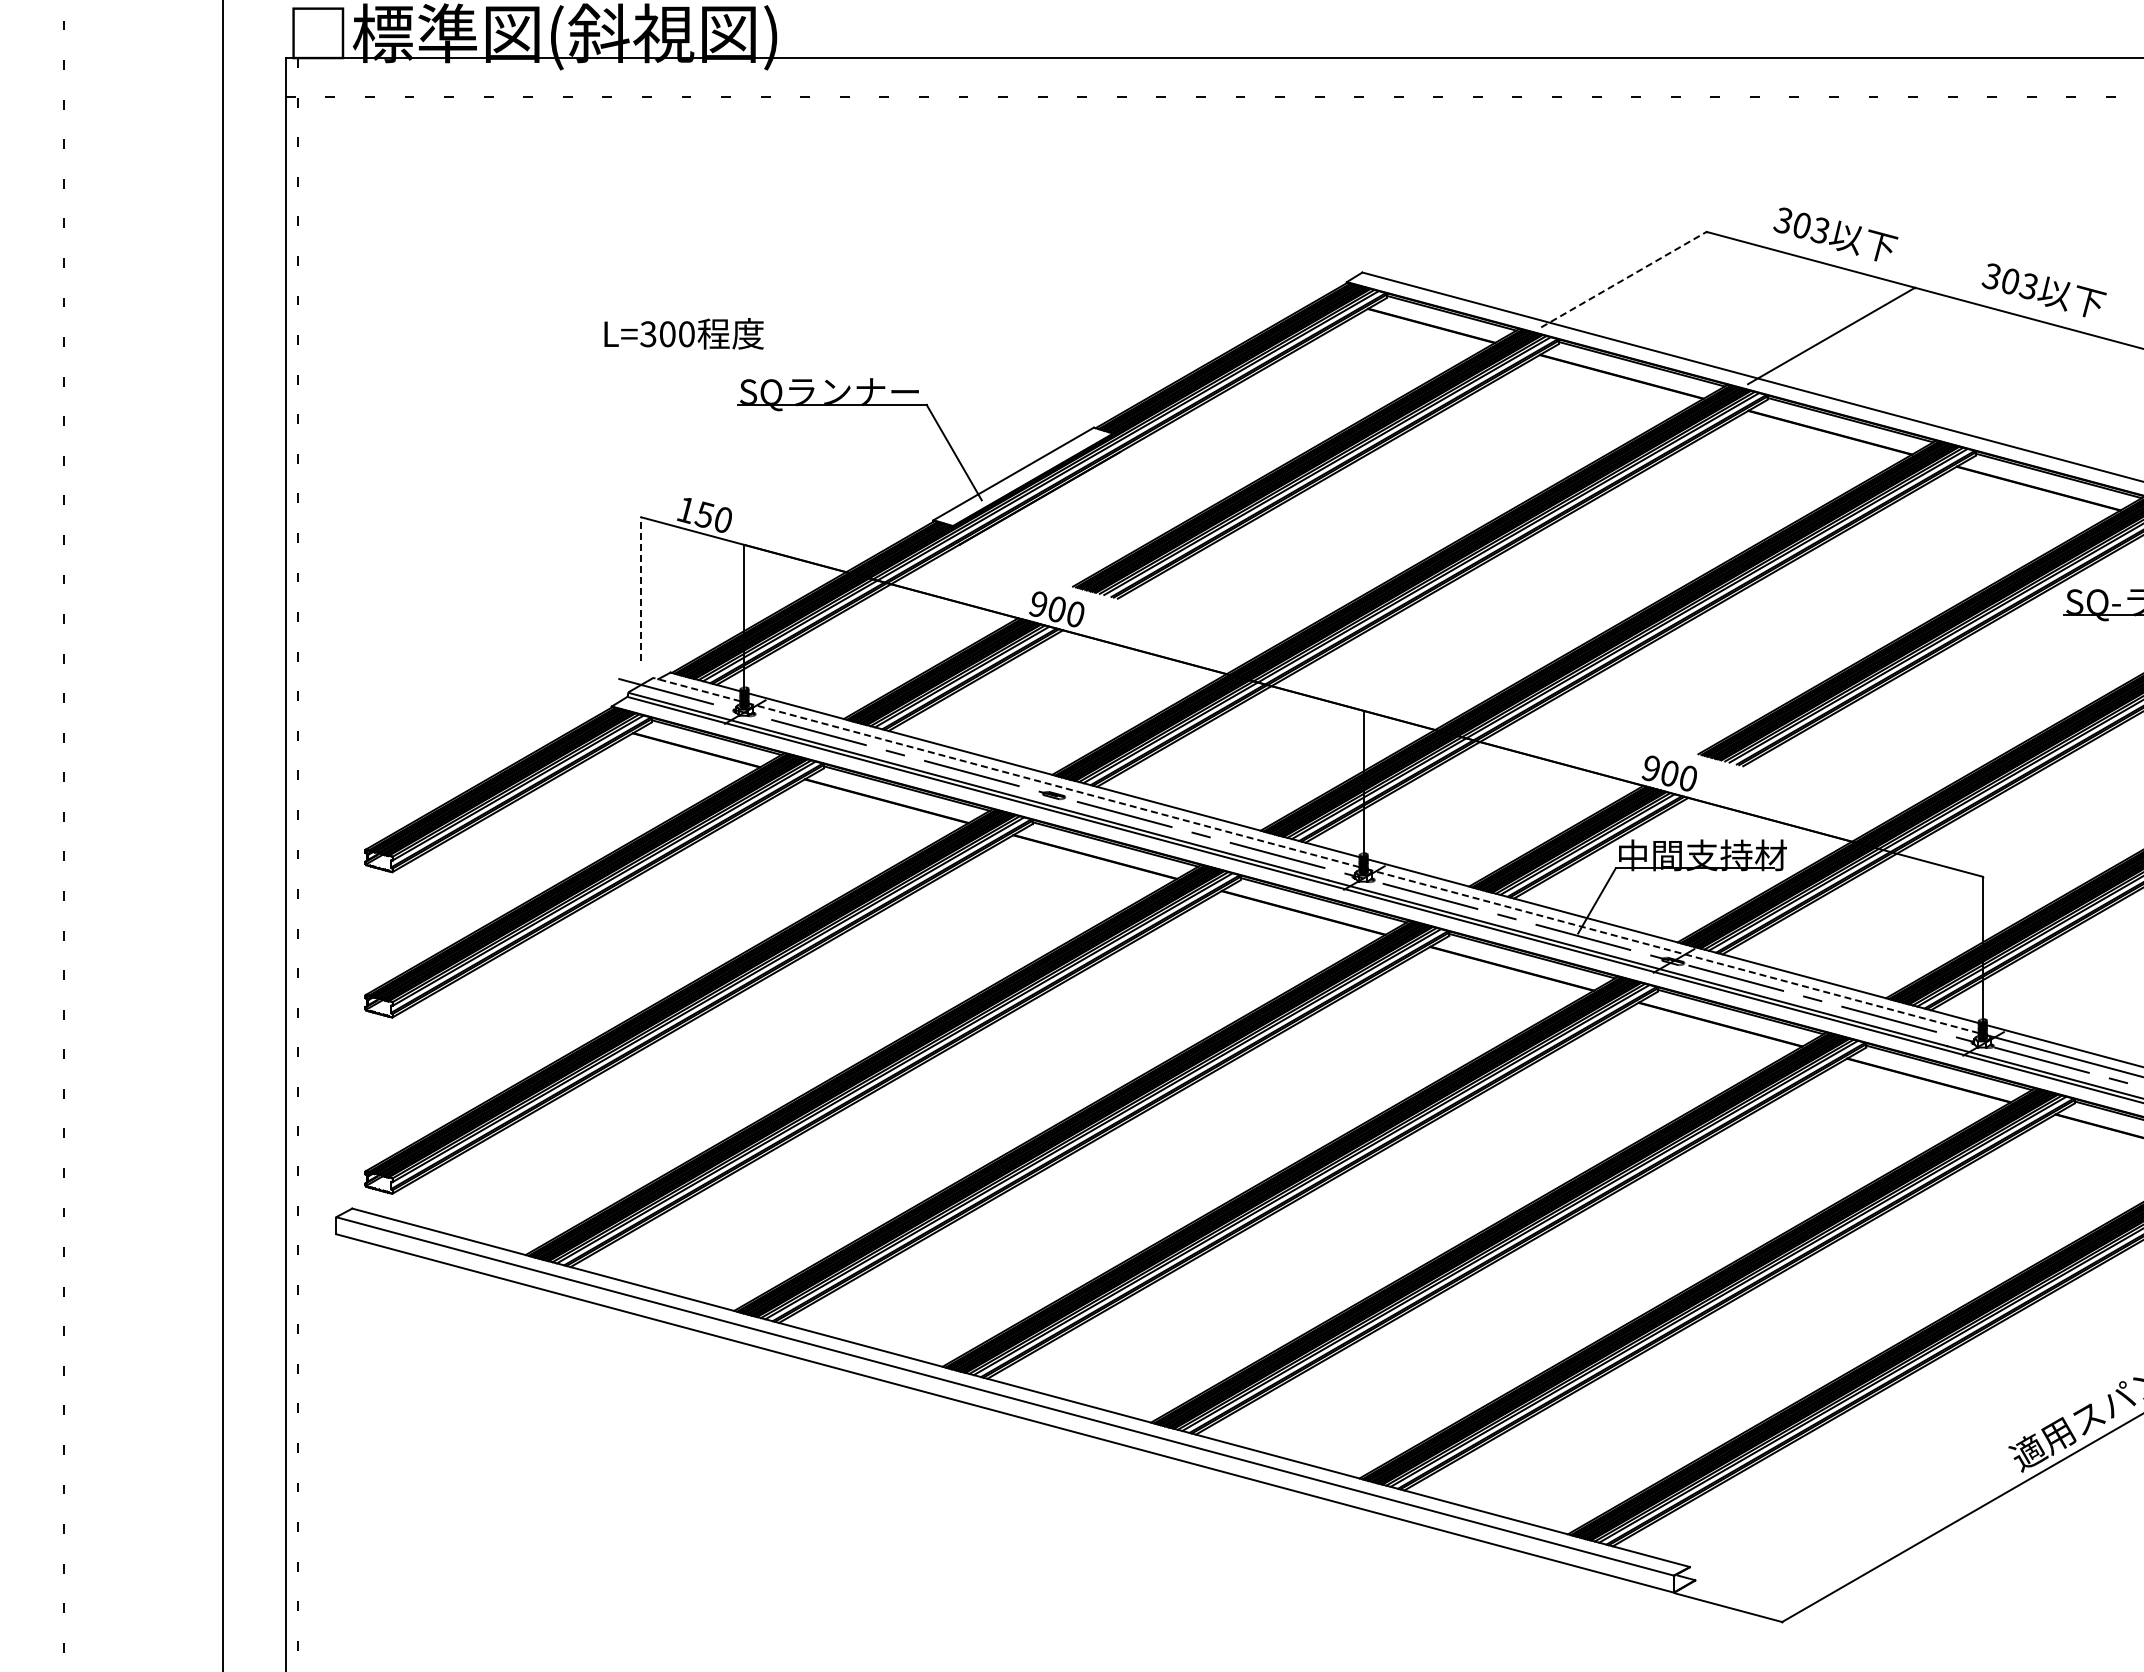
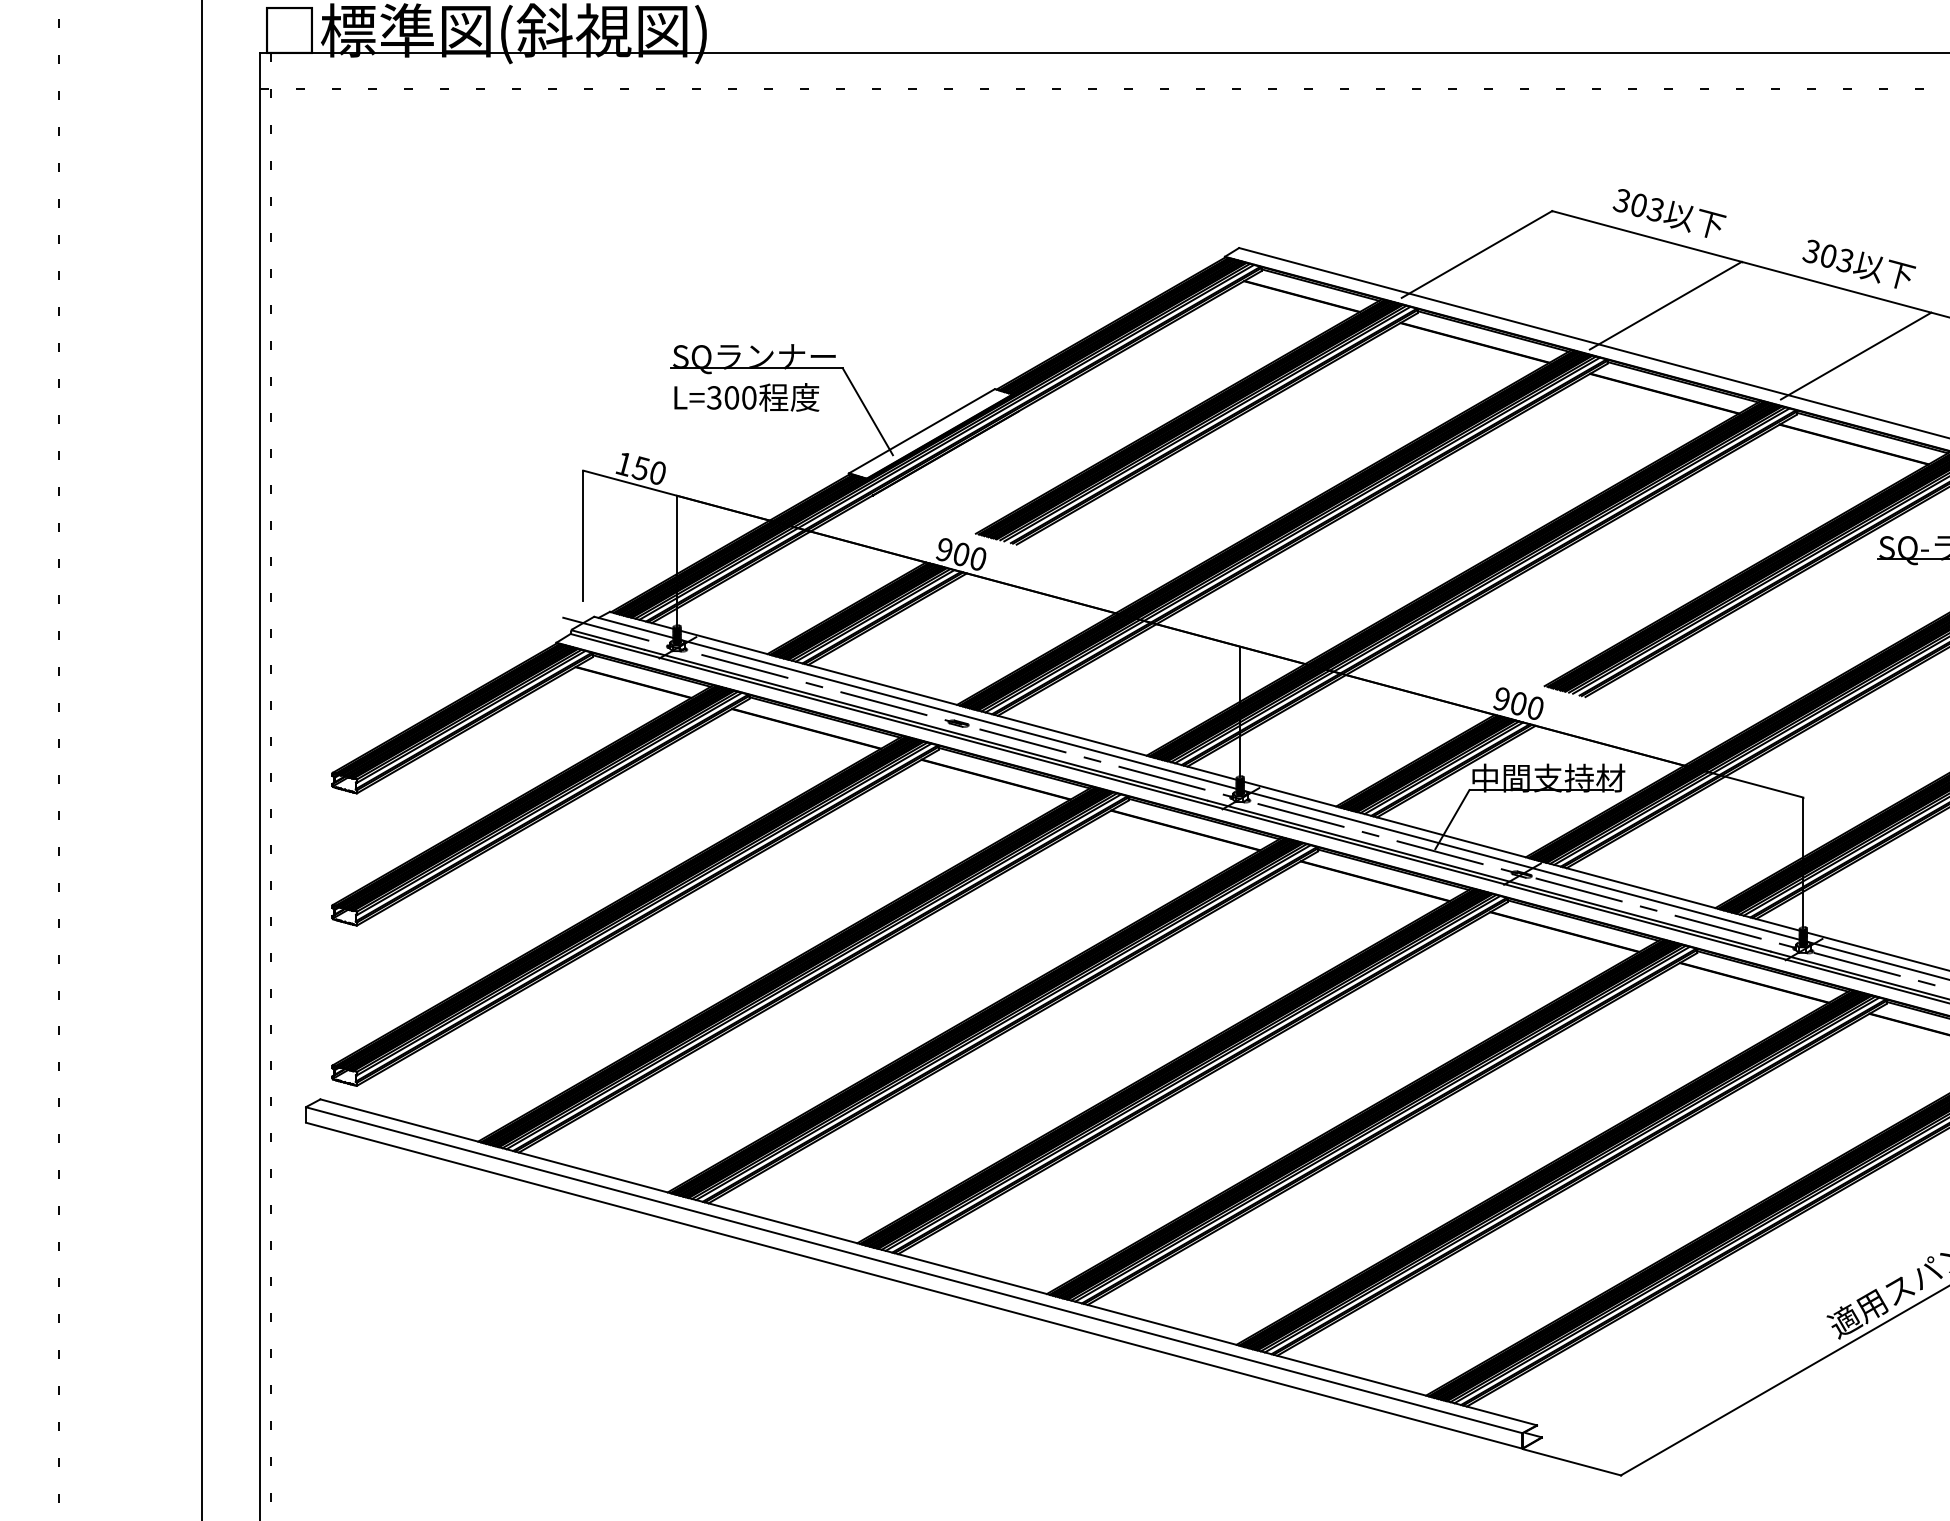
line: (1623, 279) -> (1476, 254), dashed -> solid
text: (683, 333) -> (746, 397), moved
line: (2040, 391) -> (1855, 356), added
line: (641, 589) -> (583, 536), dashed -> solid
line: (697, 689) -> (634, 627), dashed -> solid
line: (1053, 785) -> (958, 714), dashed -> solid
line: (1672, 951) -> (1521, 865), dashed -> solid

